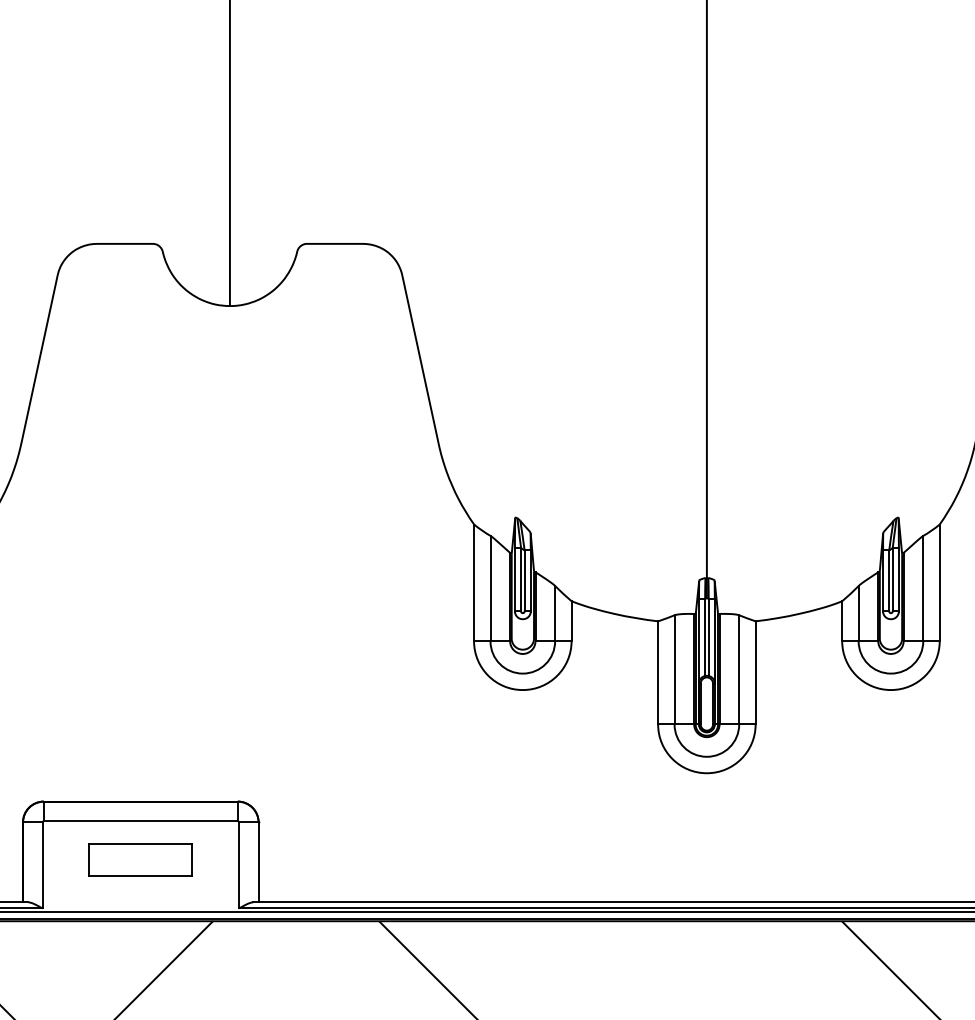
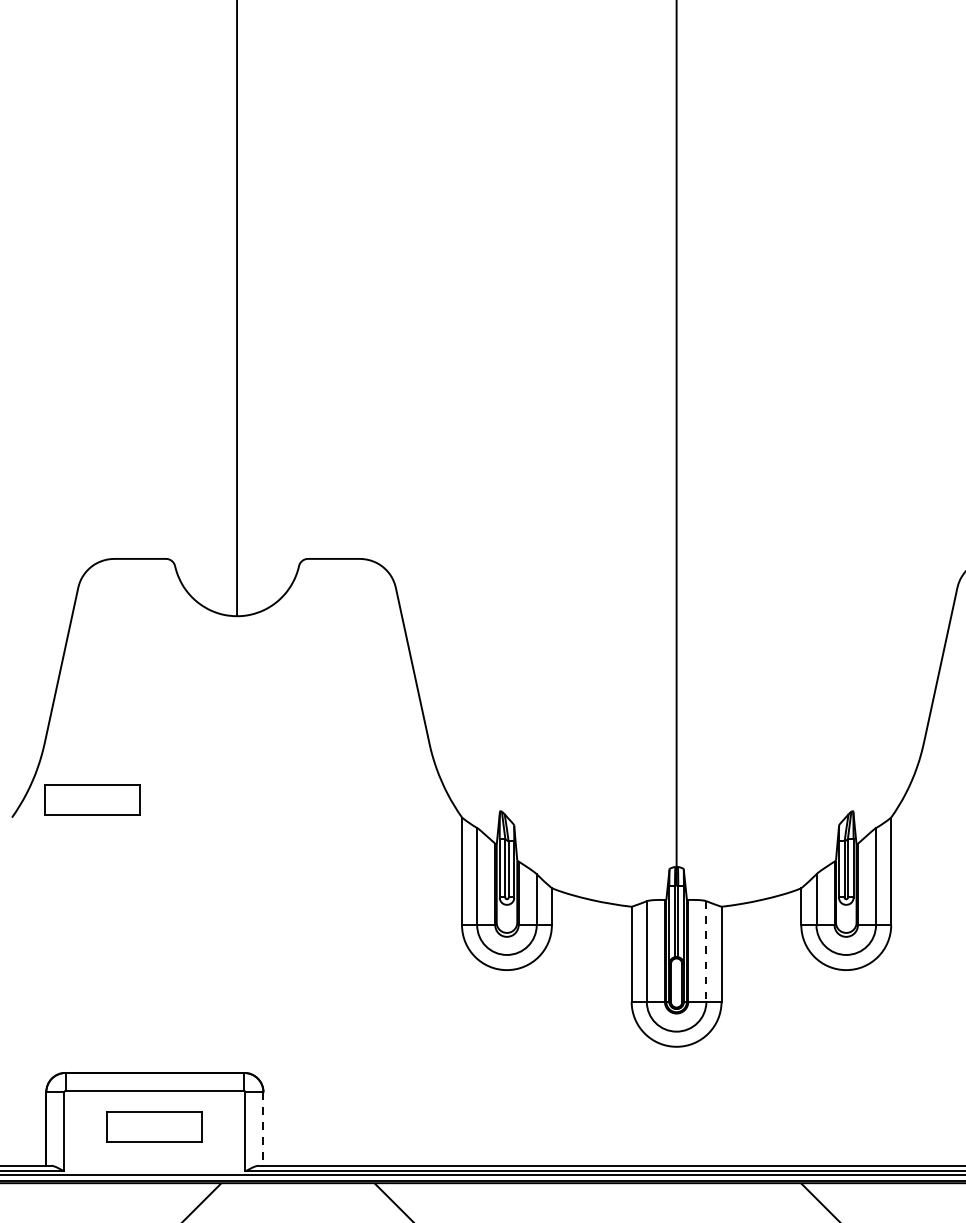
part: (73, 504) -> (92, 799), added
line: (739, 670) -> (706, 952), solid -> dashed
line: (258, 861) -> (263, 1128), solid -> dashed

